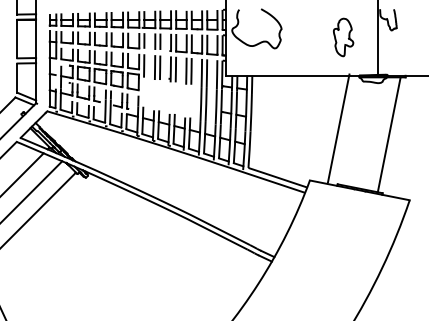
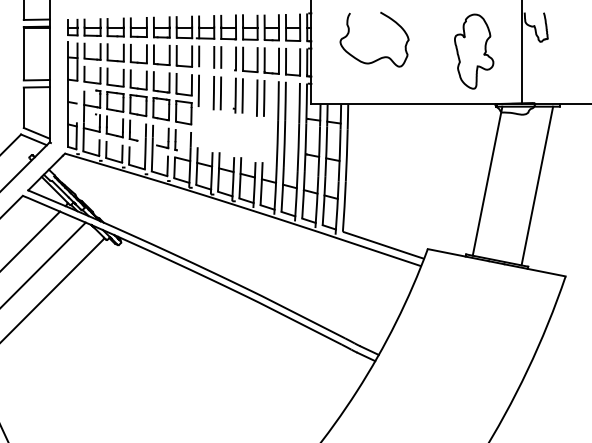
part: (343, 37) -> (474, 51), size x1.43
curve: (262, 41) -> (382, 56), moved
line: (338, 127) -> (487, 180), moved

